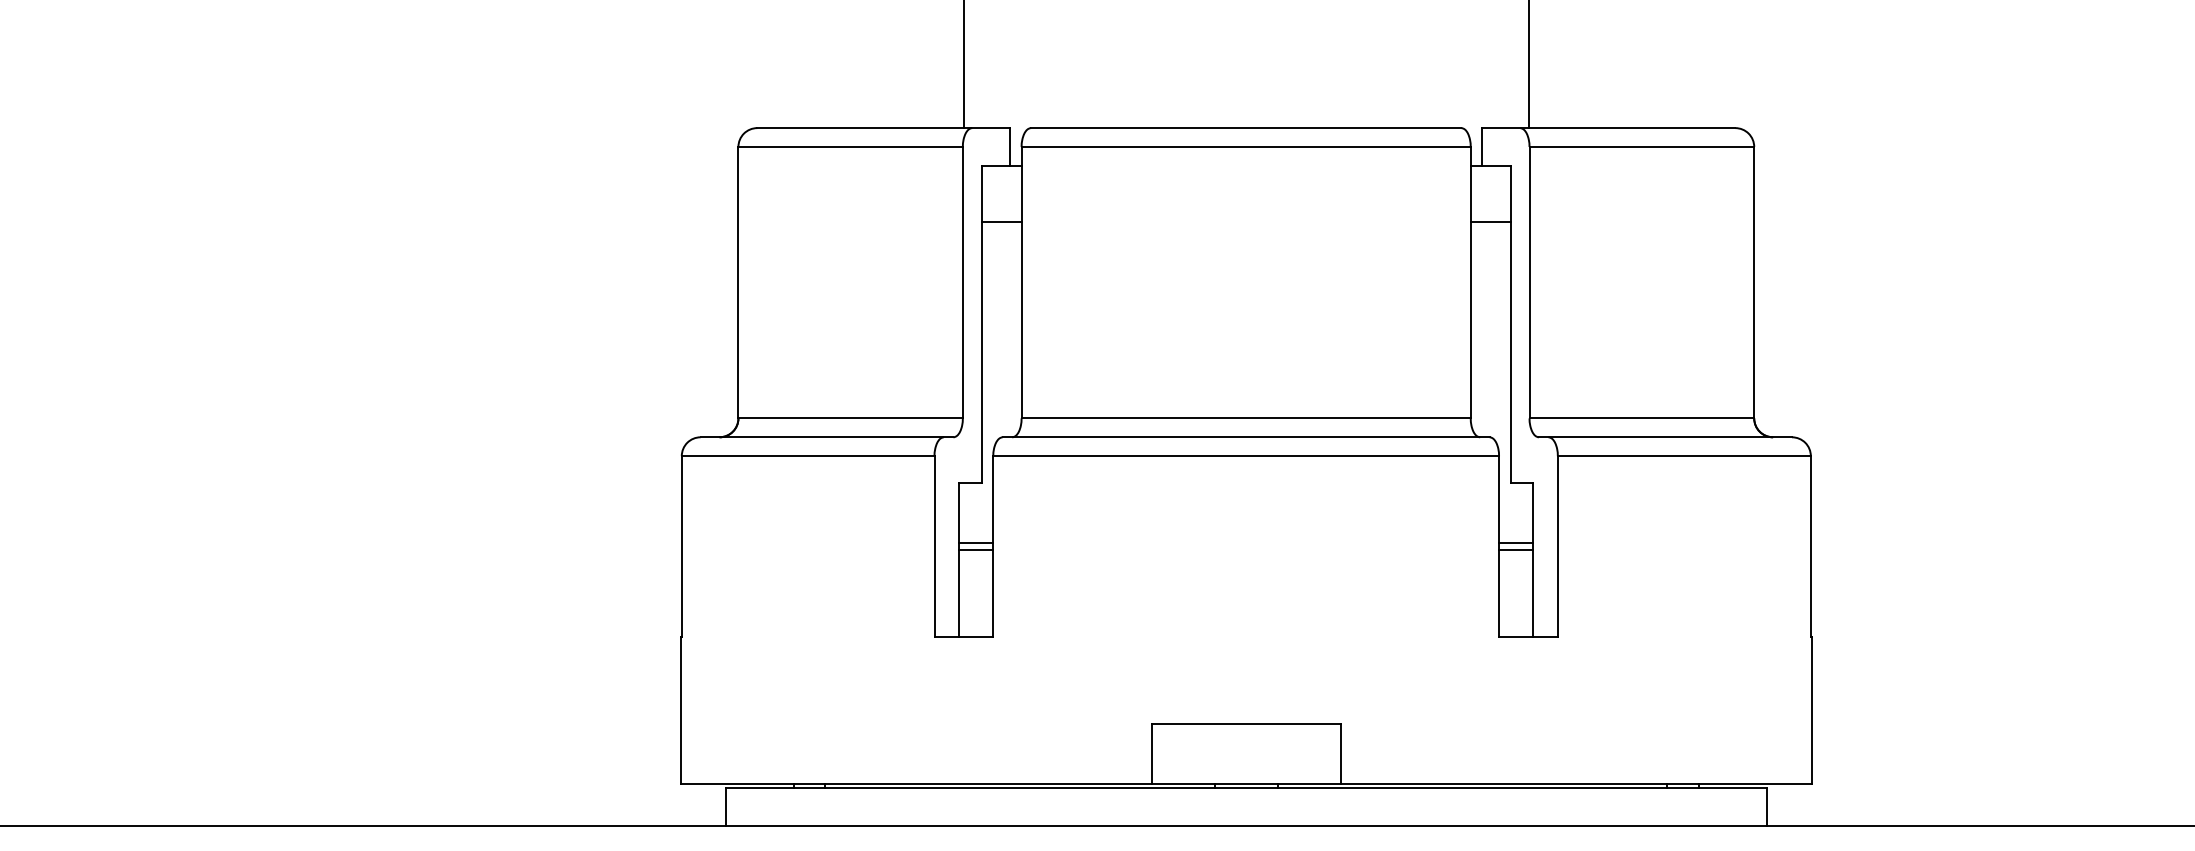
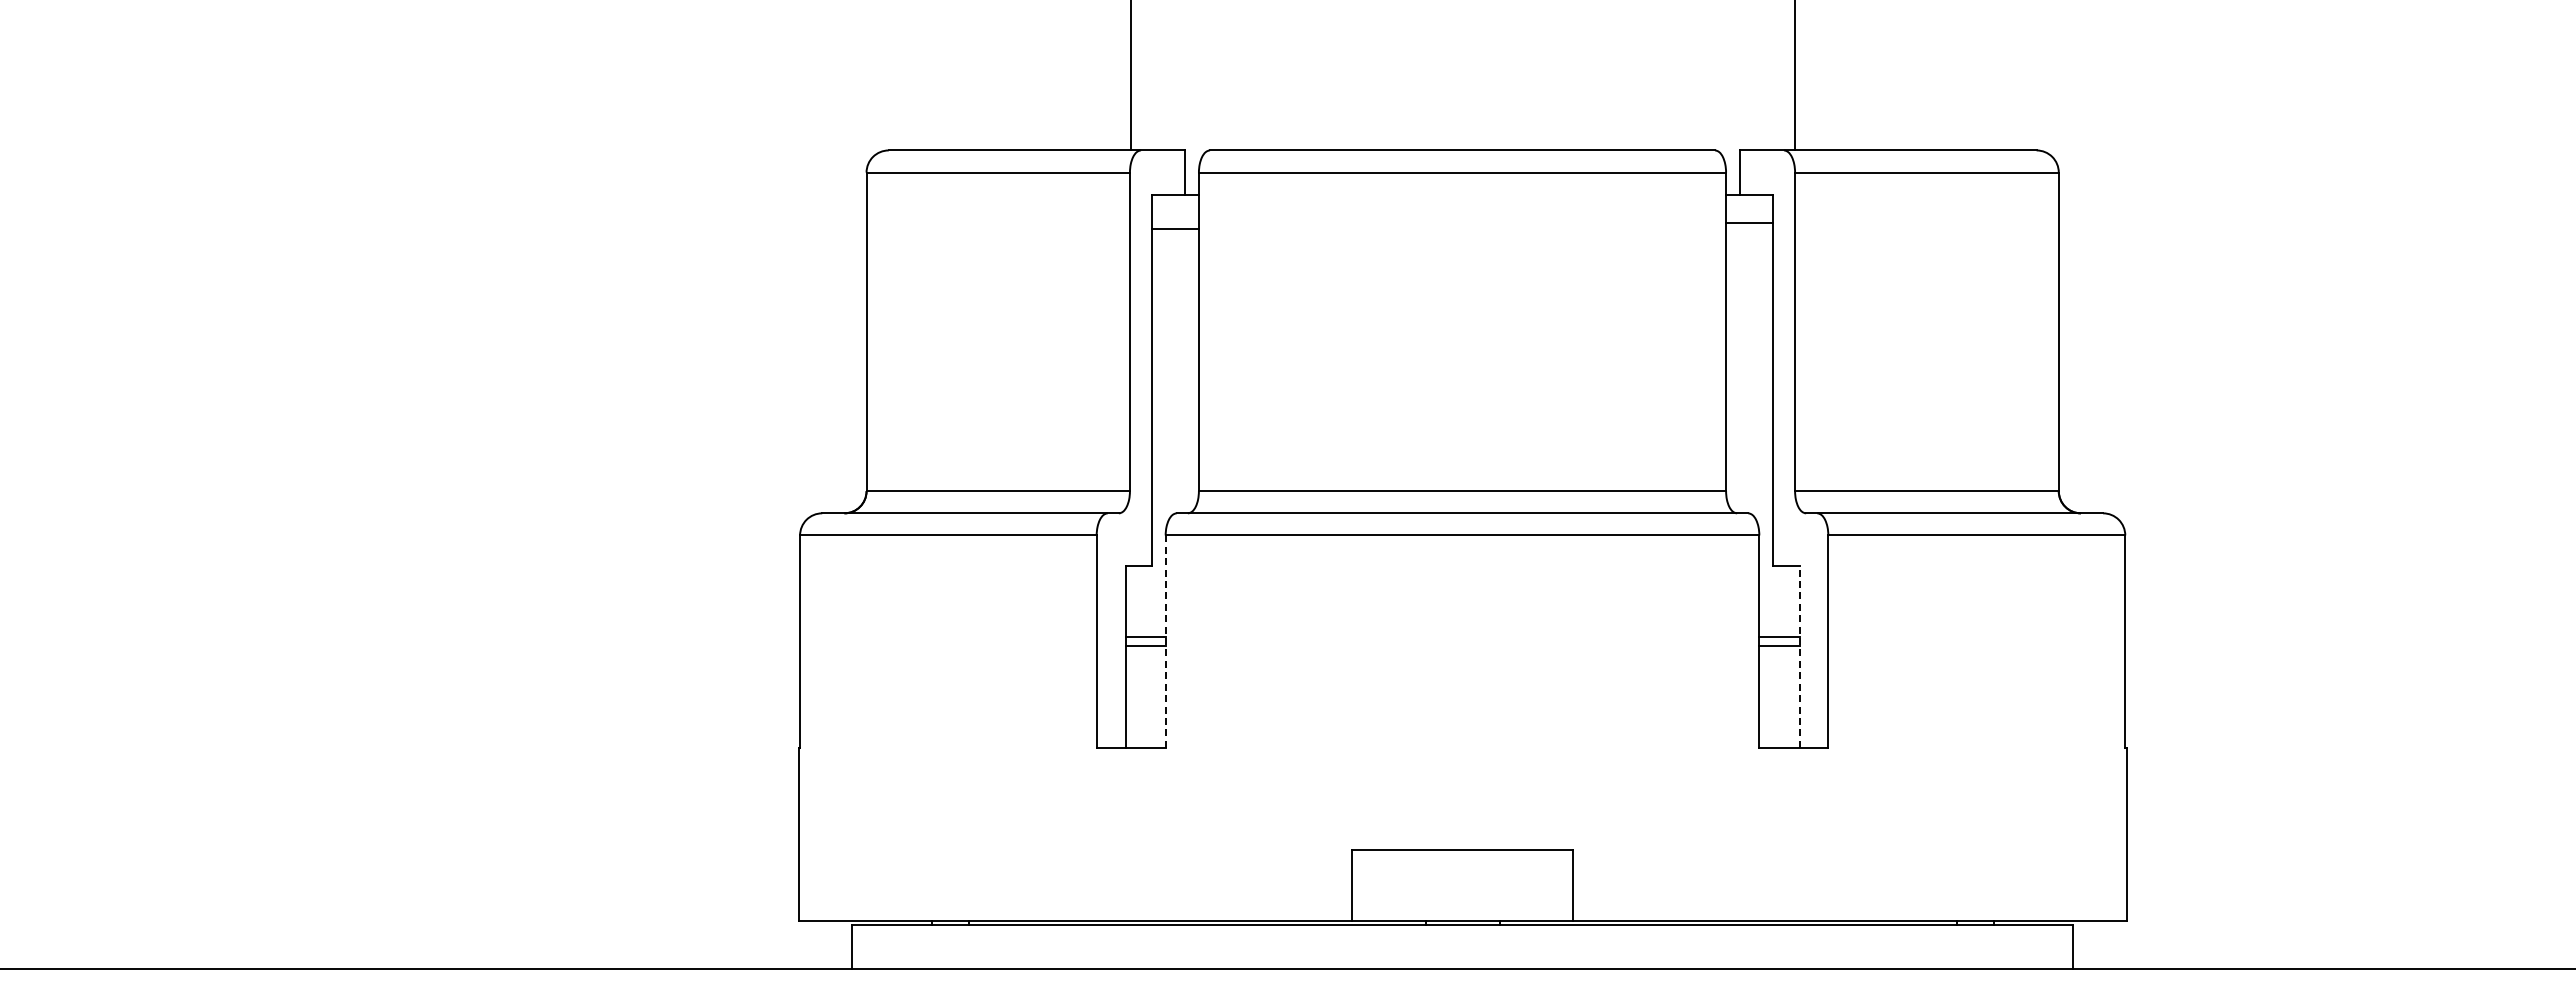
line: (1001, 222) -> (1175, 229), moved
line: (1490, 222) -> (1749, 223), moved
line: (993, 546) -> (1165, 641), solid -> dashed
line: (1533, 560) -> (1799, 657), solid -> dashed

